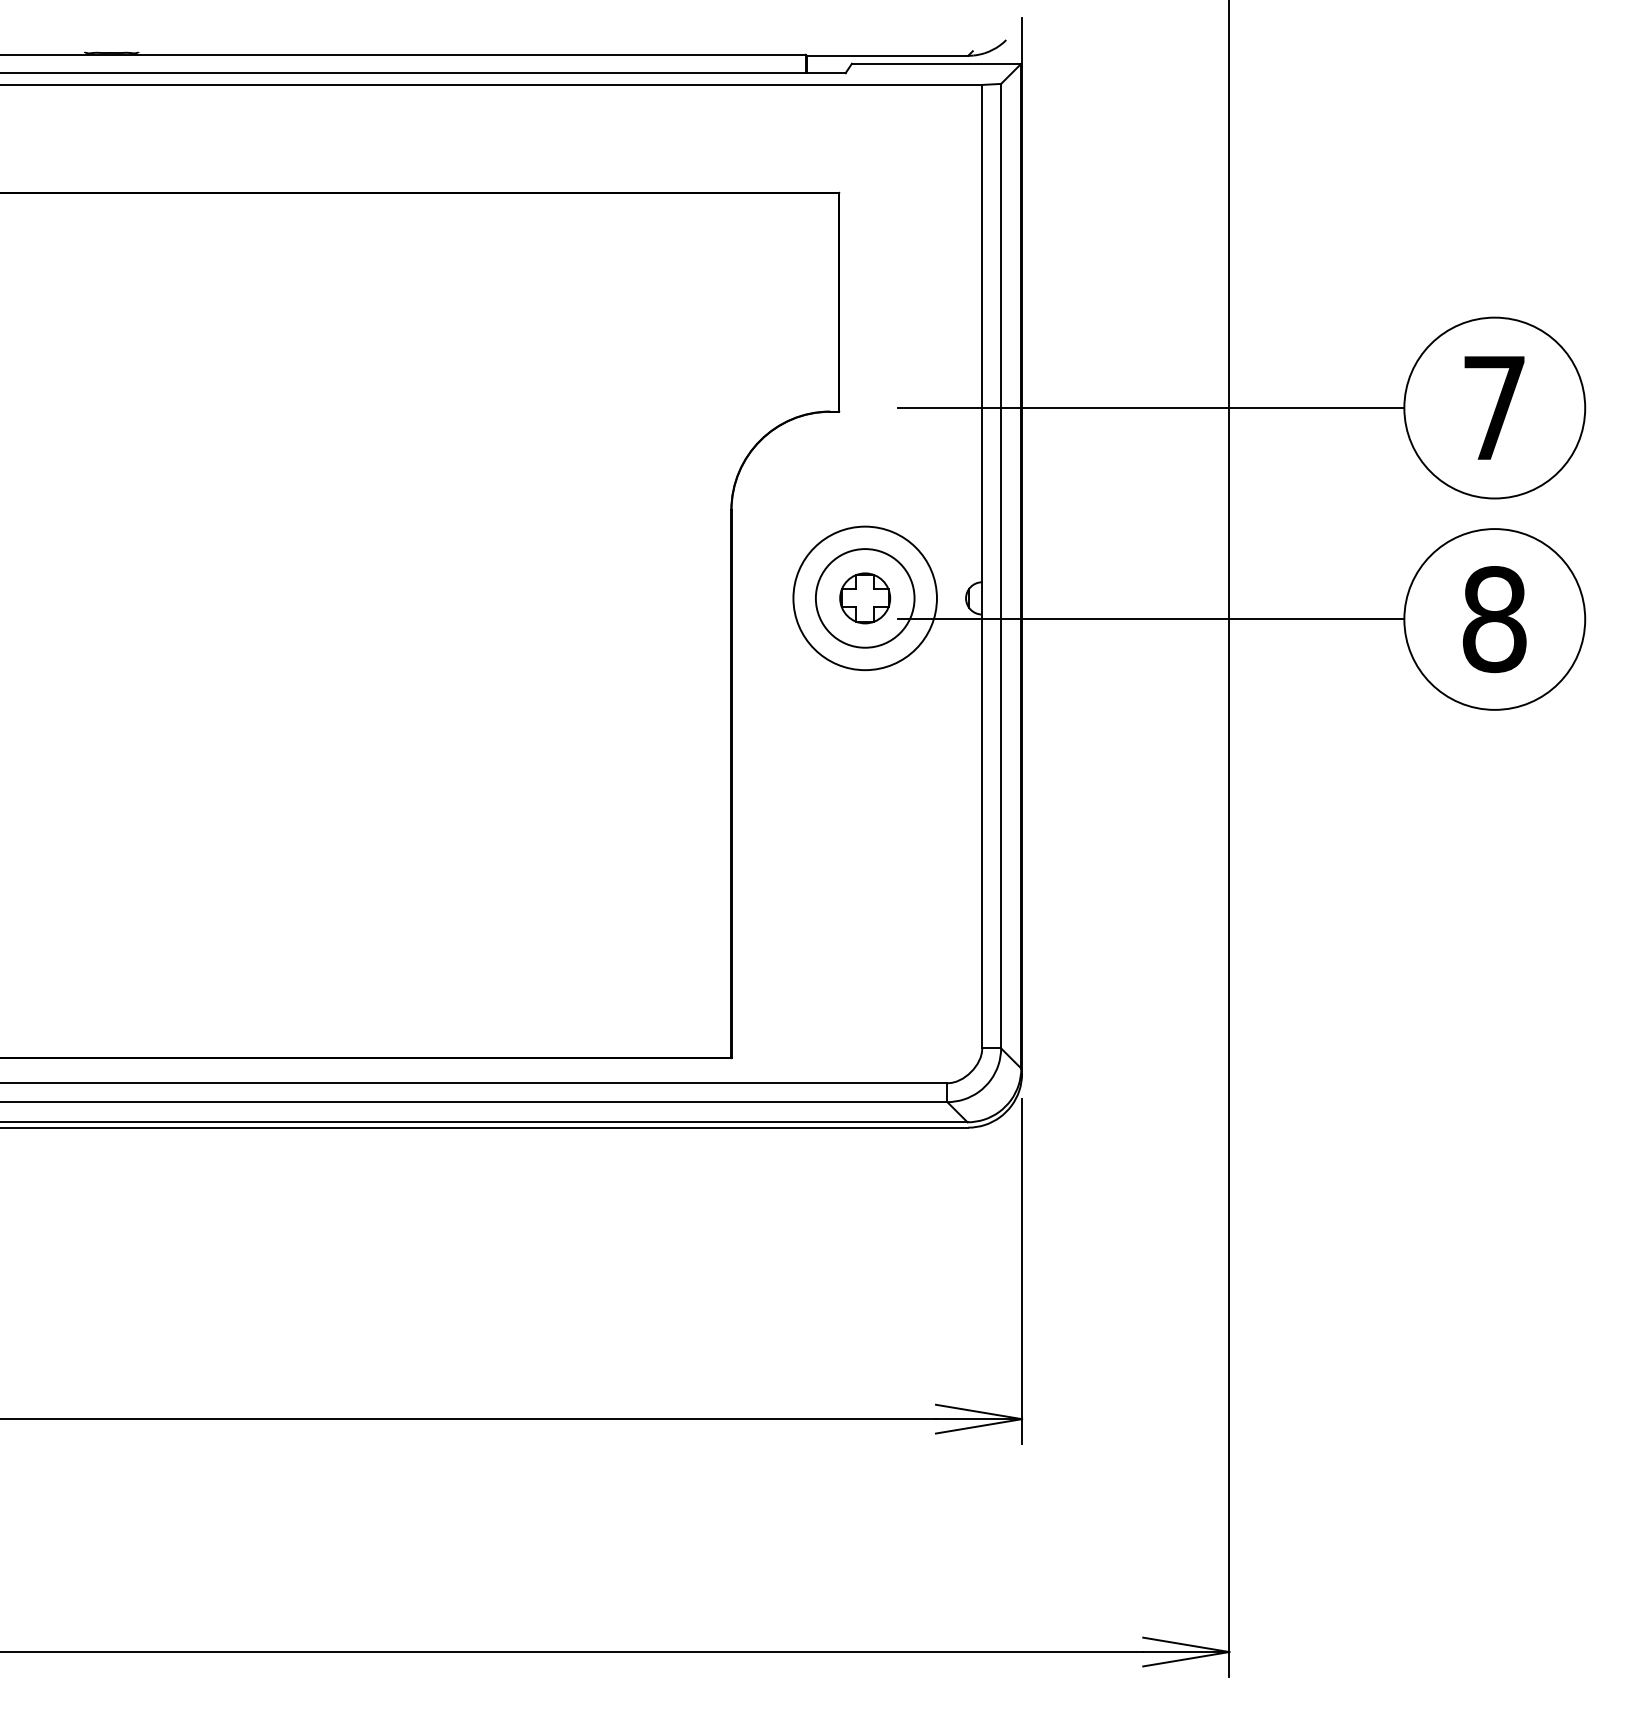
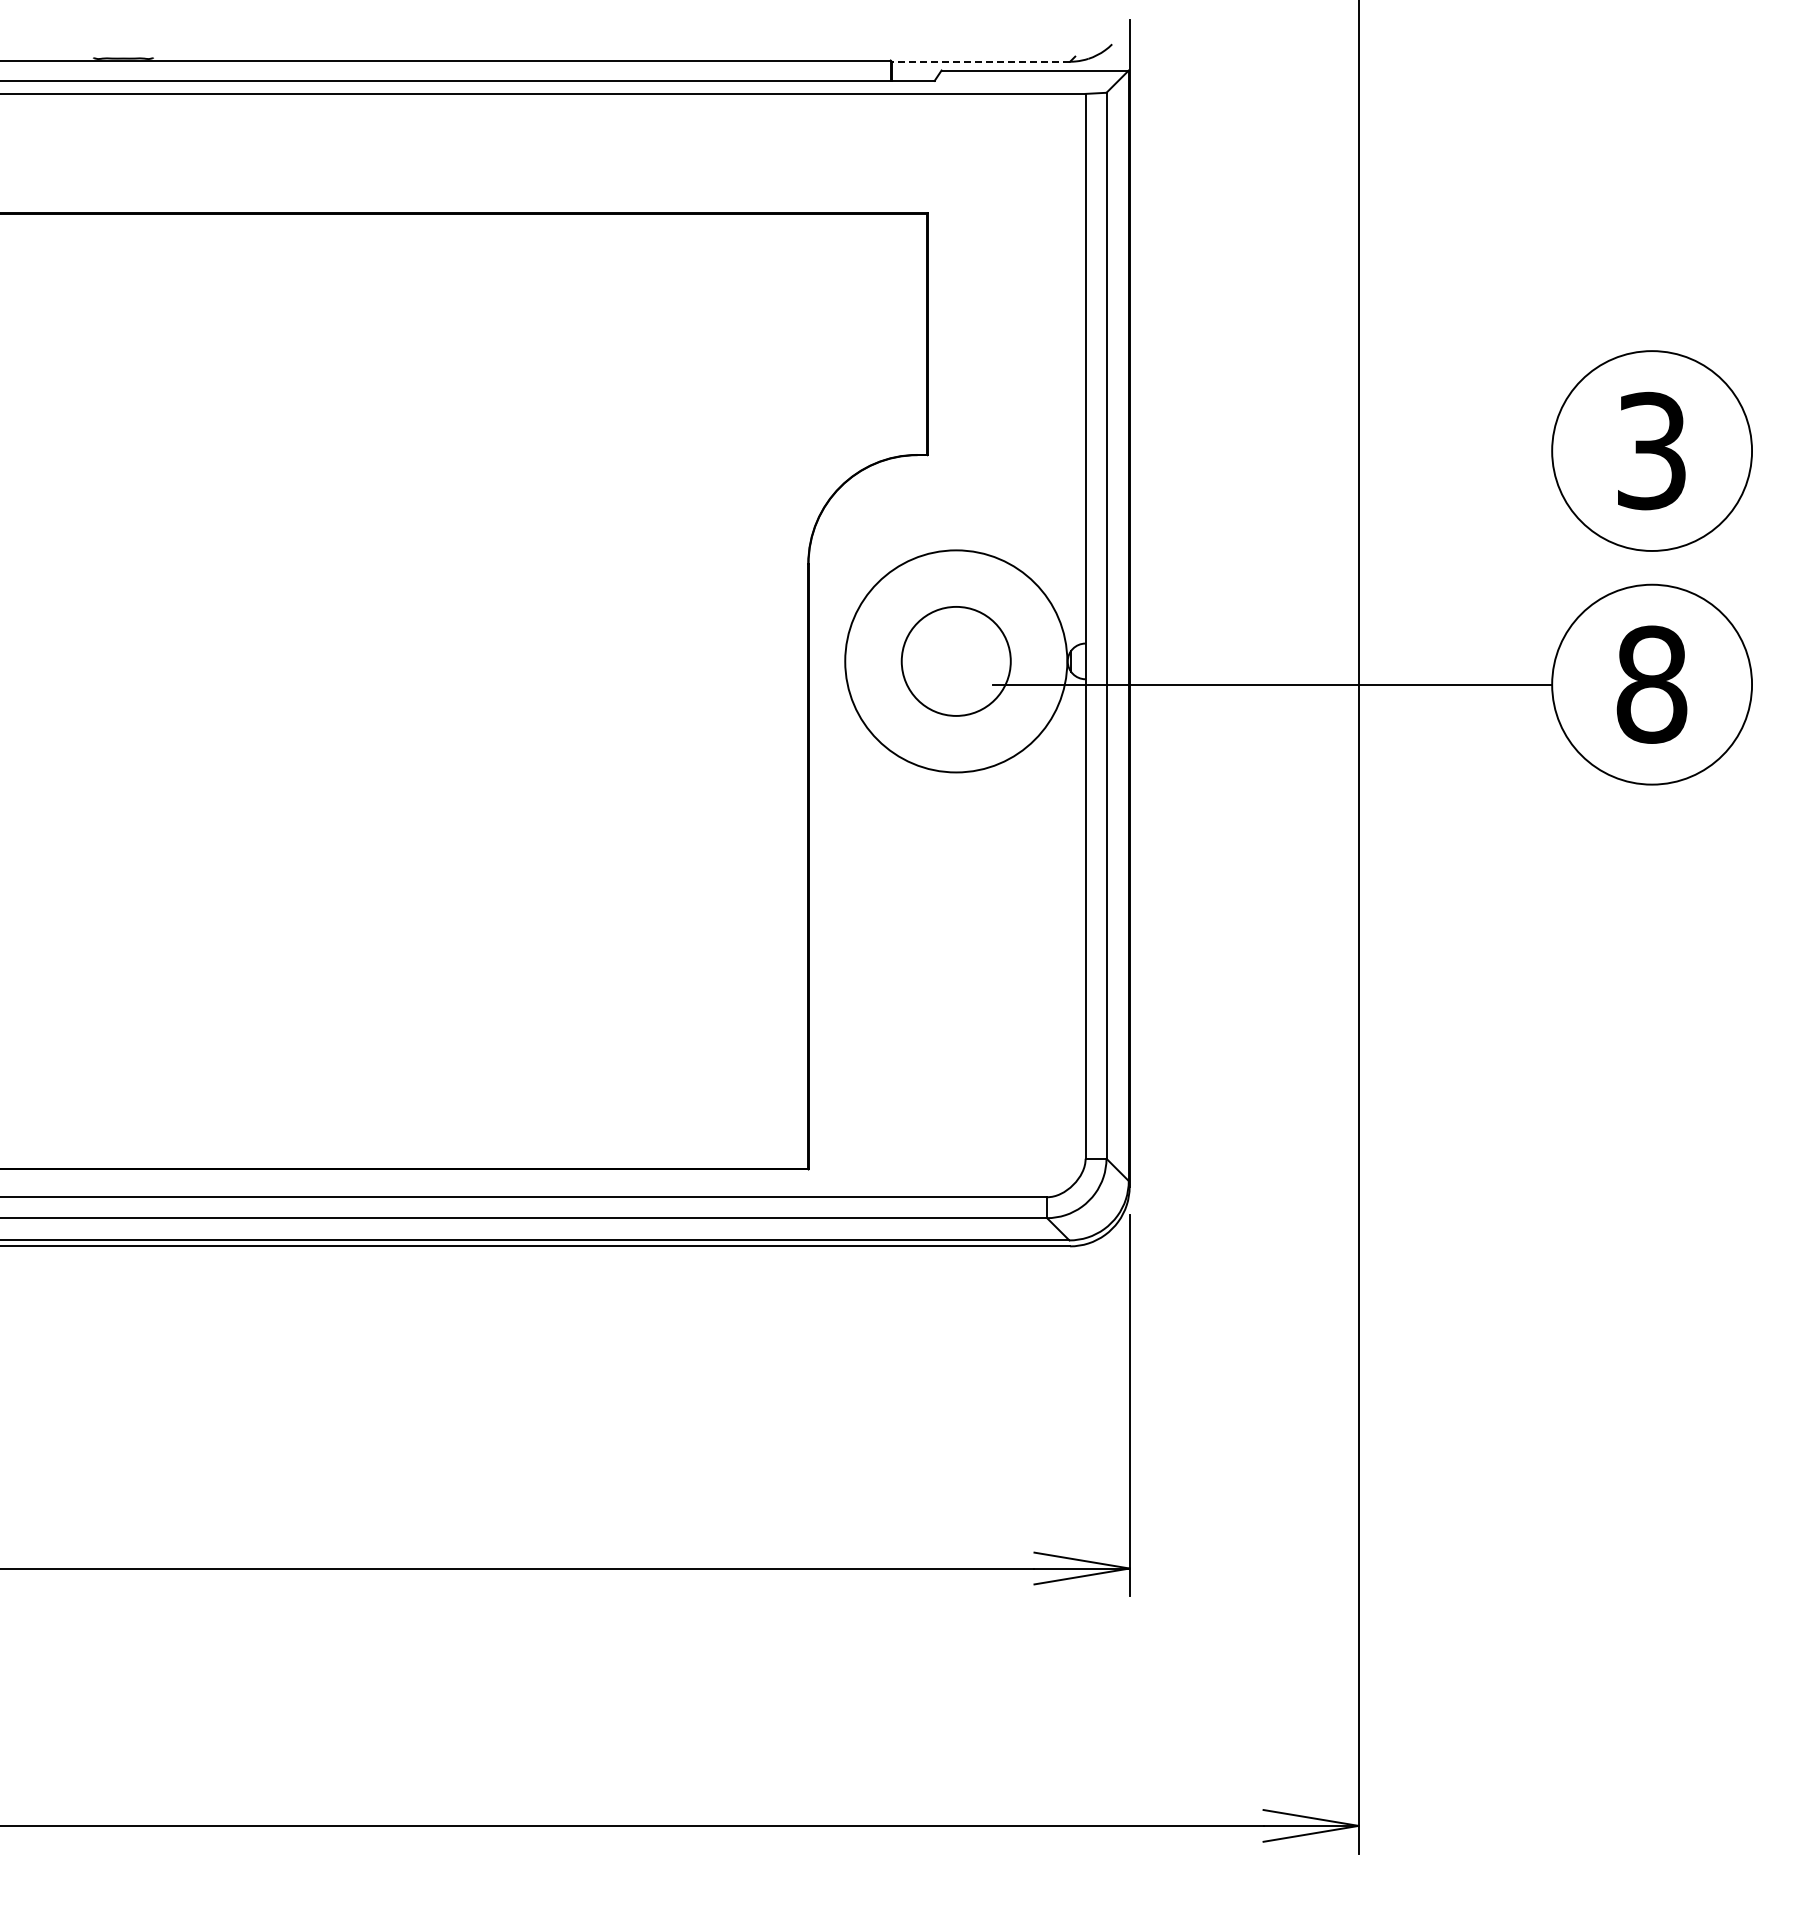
line: (887, 55) -> (980, 61), solid -> dashed
text: (1494, 407) -> (1651, 450), 7 -> 3
line: (1151, 408) -> (1272, 451), removed
part: (864, 597) -> (955, 660), removed
circle: (864, 598) -> (955, 661), size x1.4

